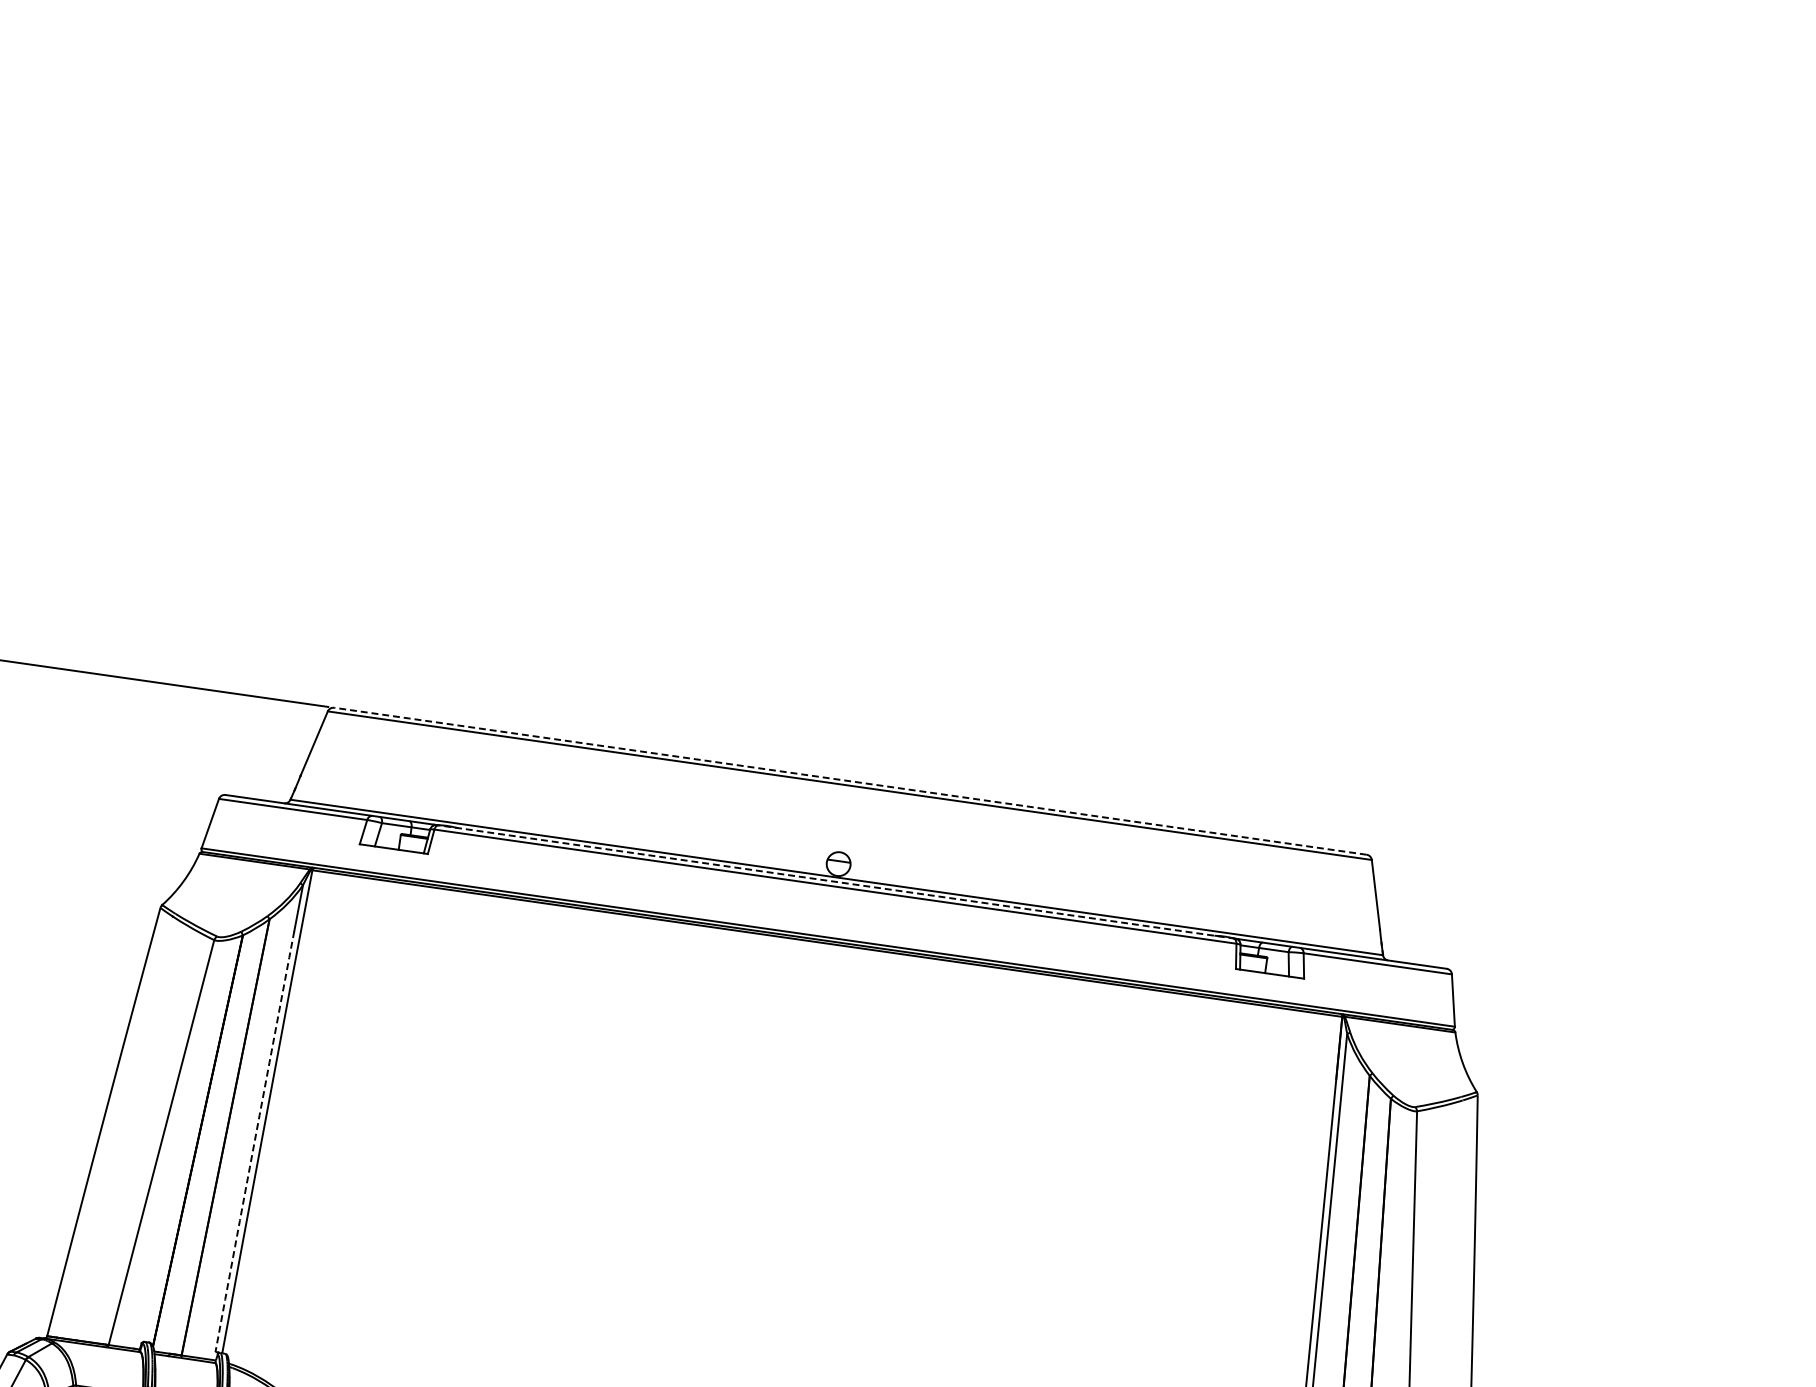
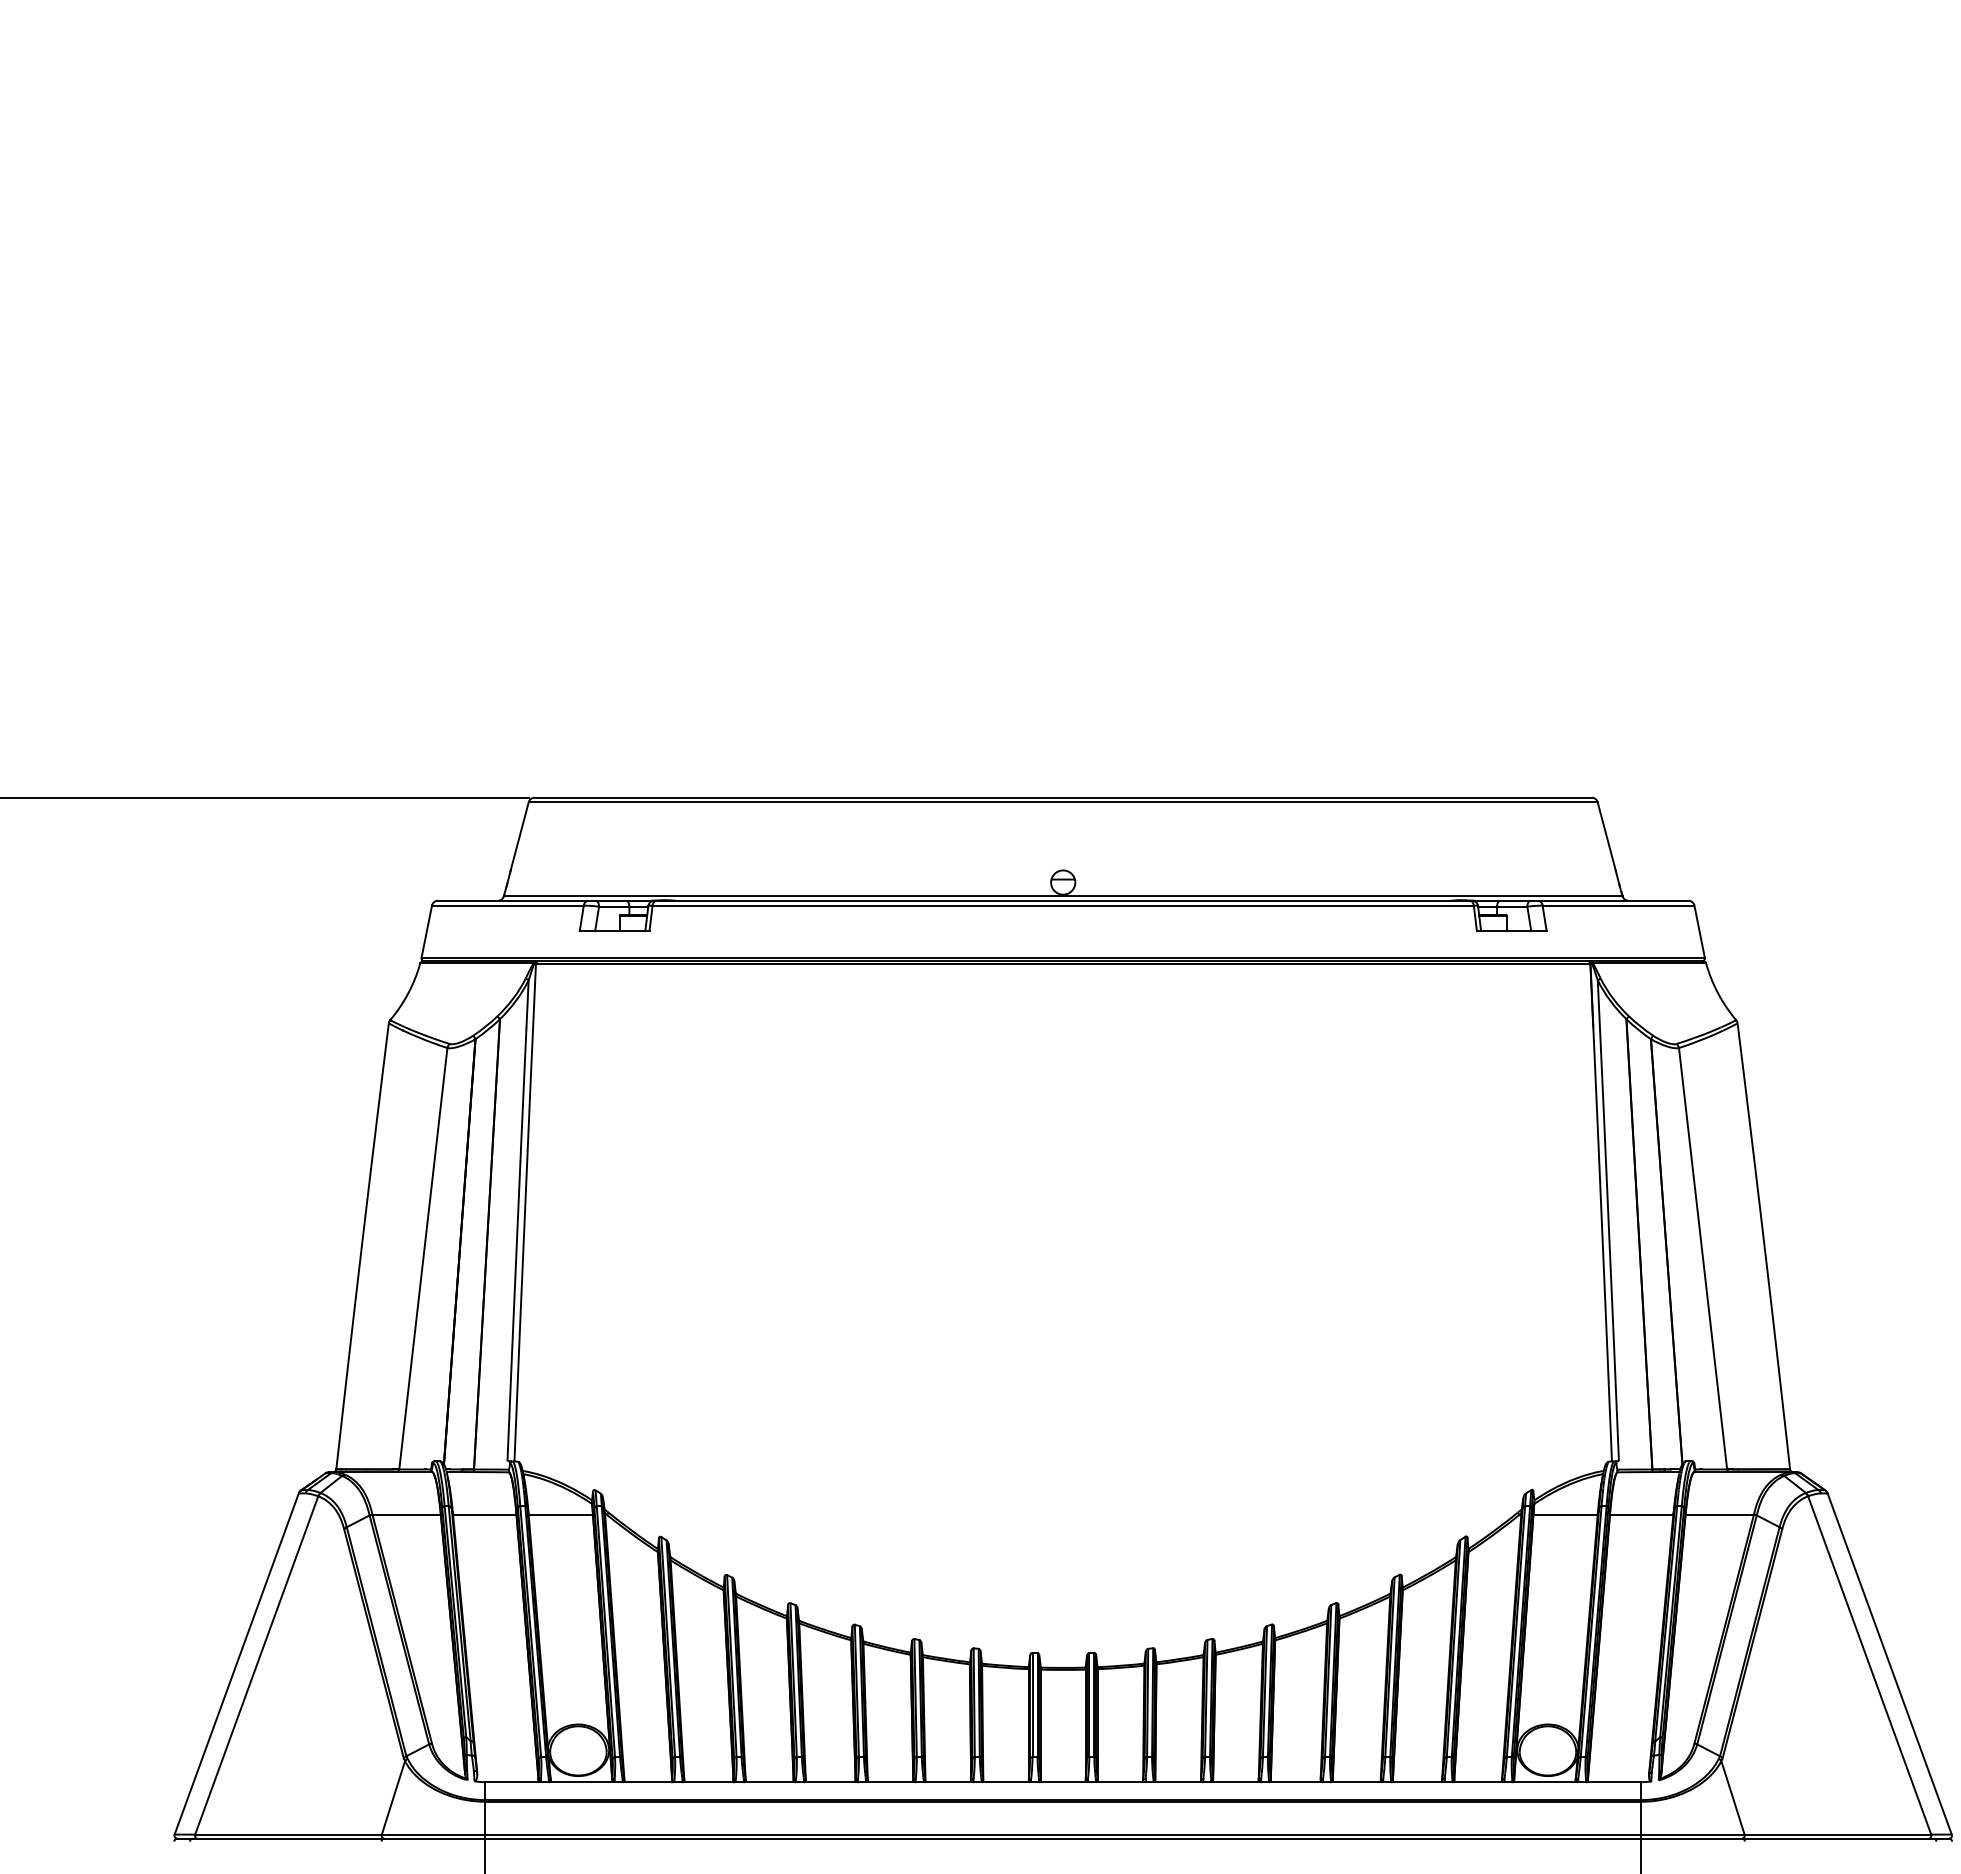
line: (850, 781) -> (1063, 797), dashed -> solid
line: (836, 881) -> (1063, 900), dashed -> solid
arc: (254, 1141) -> (516, 1244), dashed -> solid

